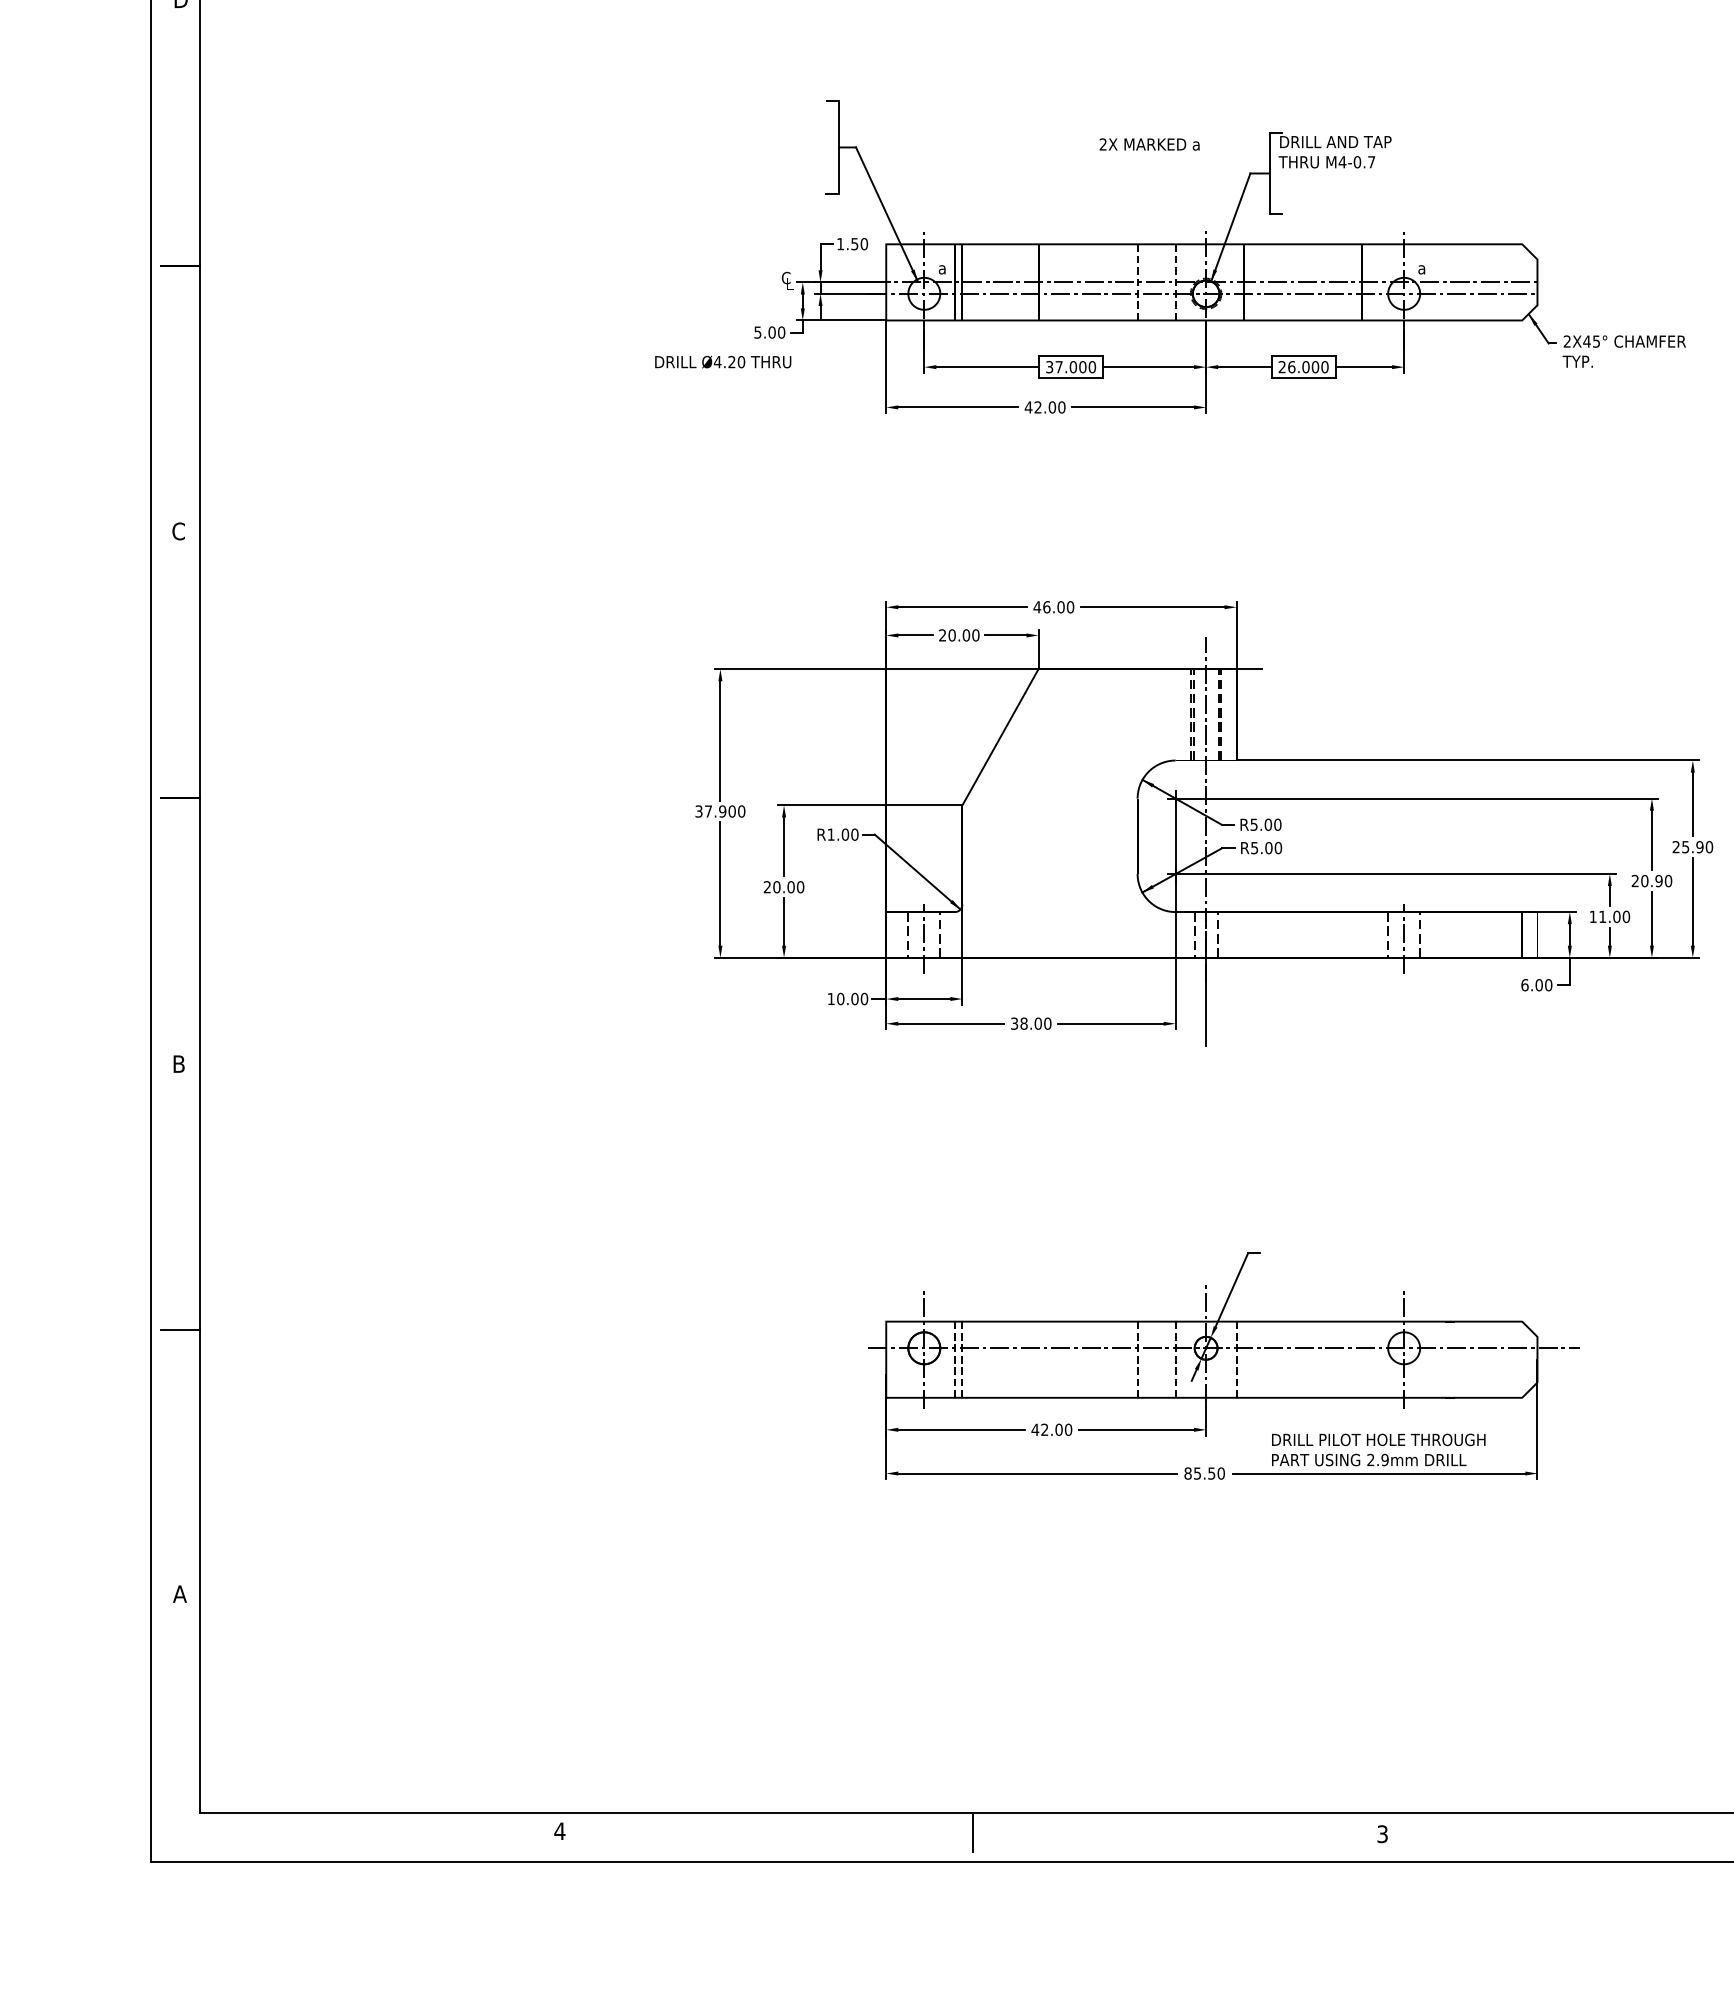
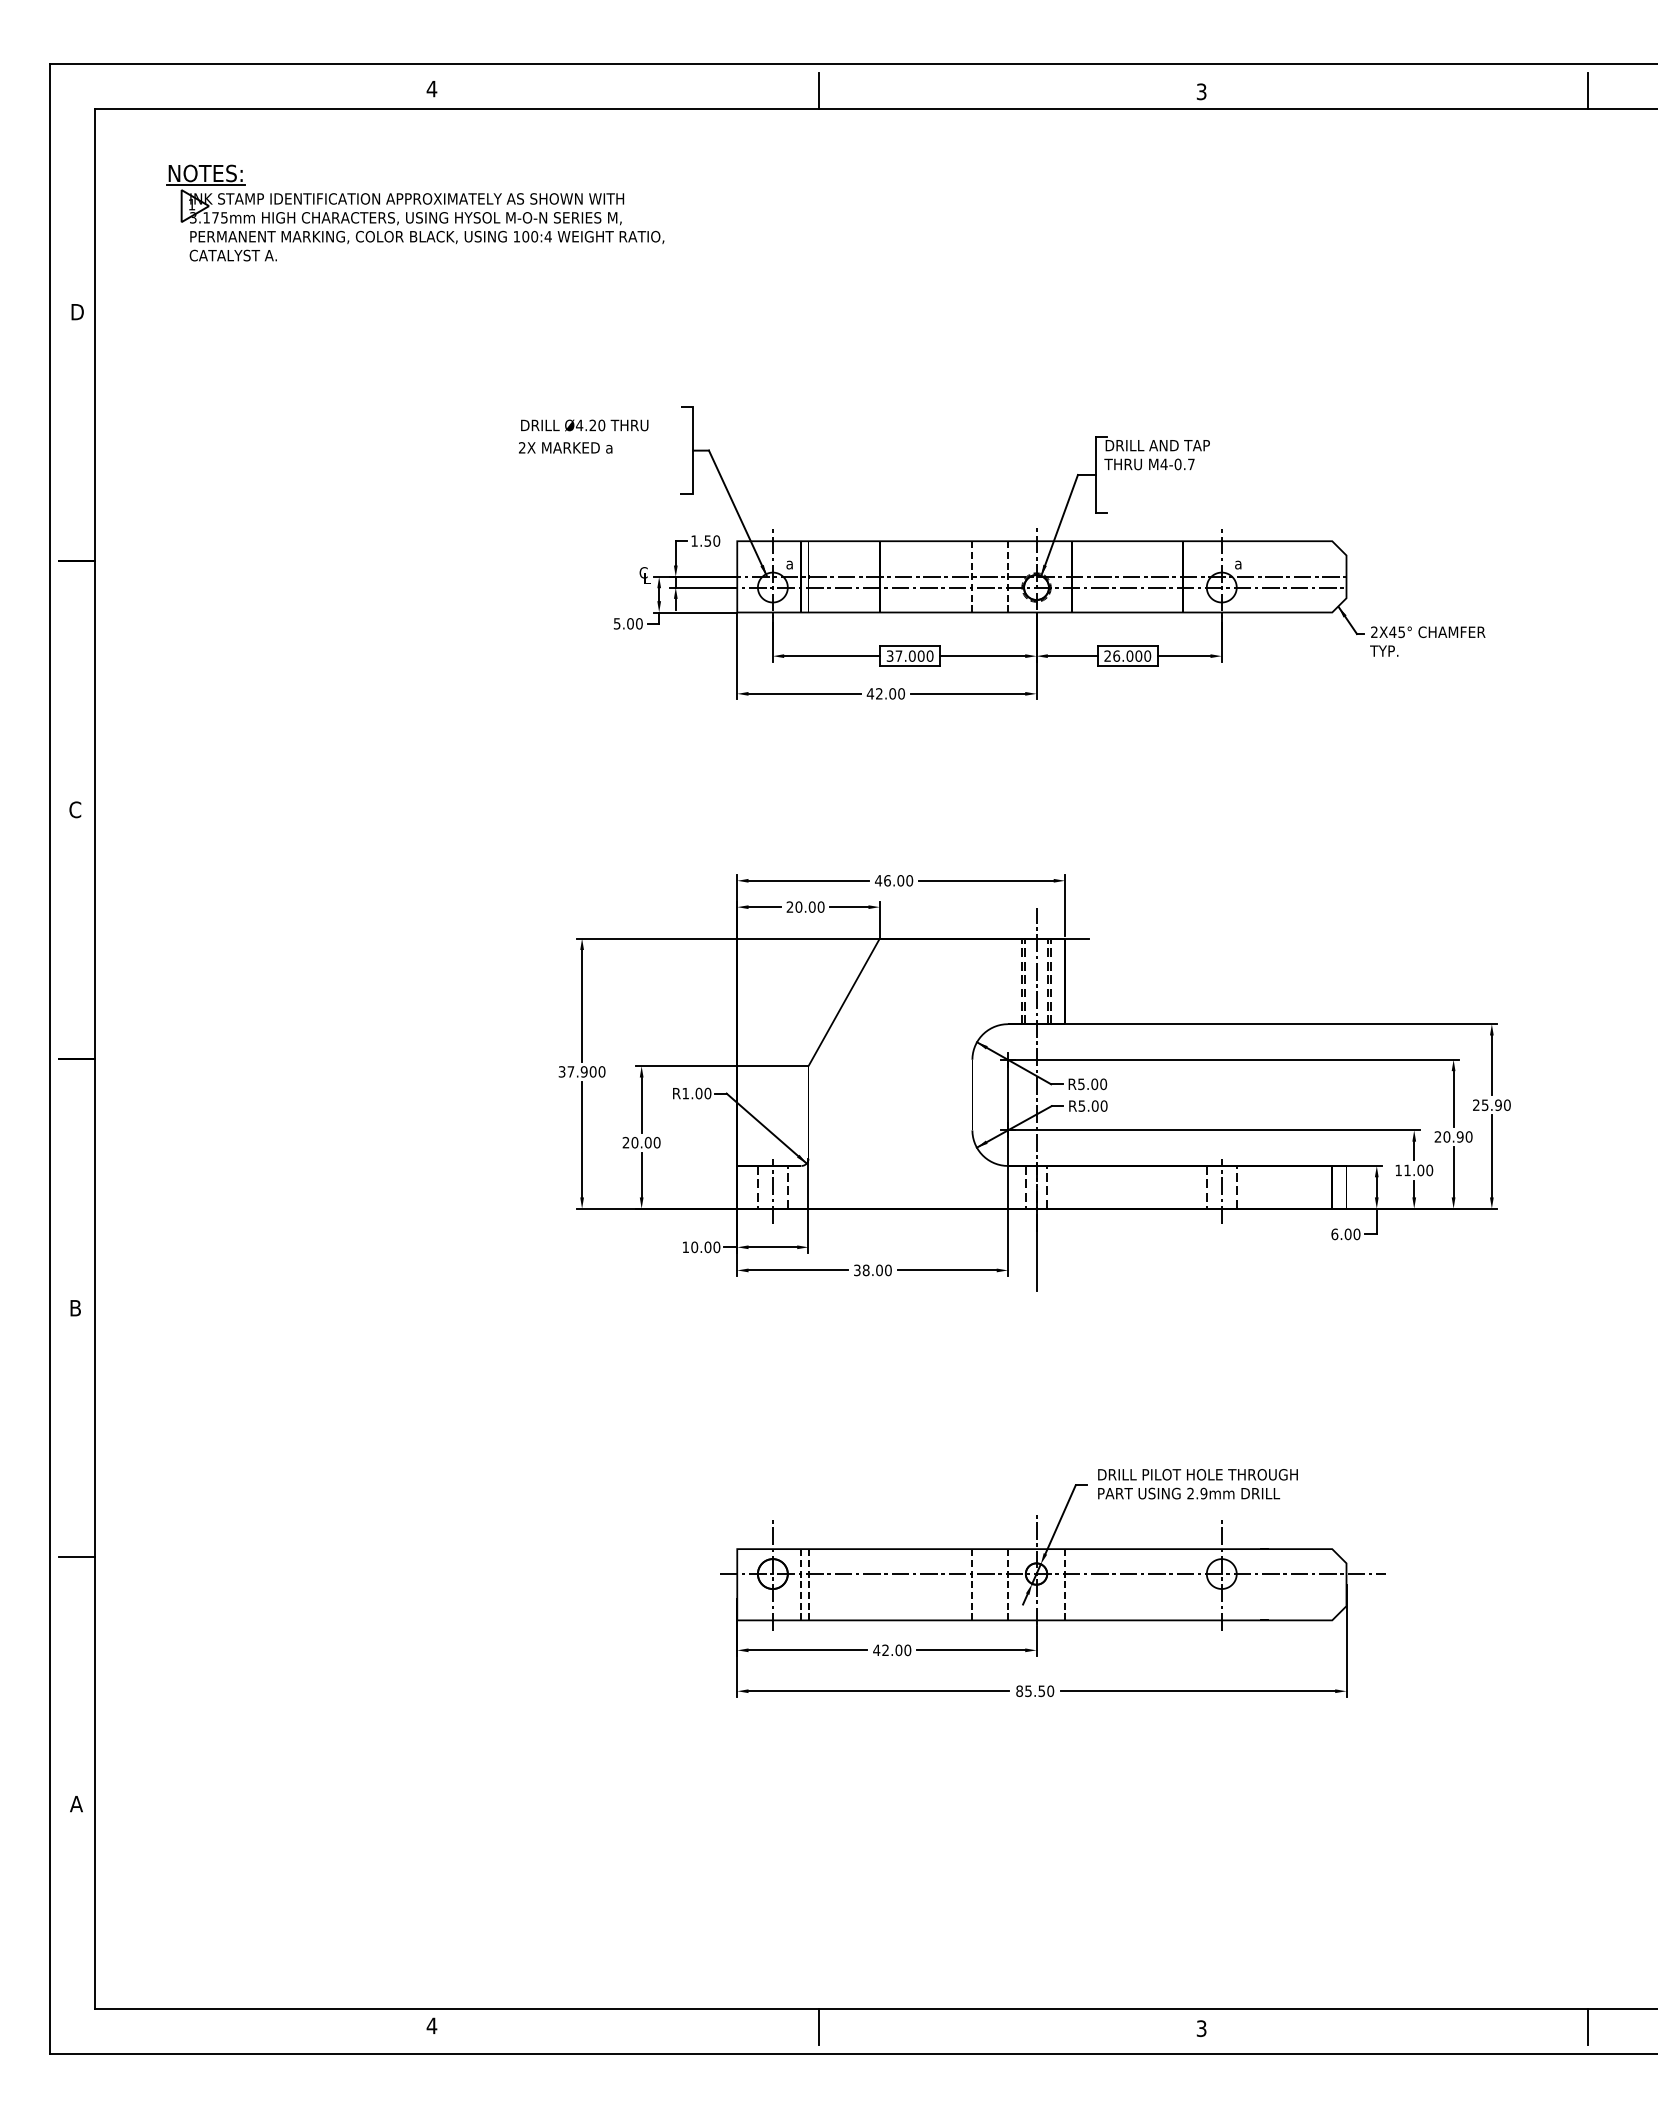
text: (1149, 144) -> (565, 447), moved
text: (722, 362) -> (584, 425), moved
text: (1378, 1450) -> (1197, 1484), moved

